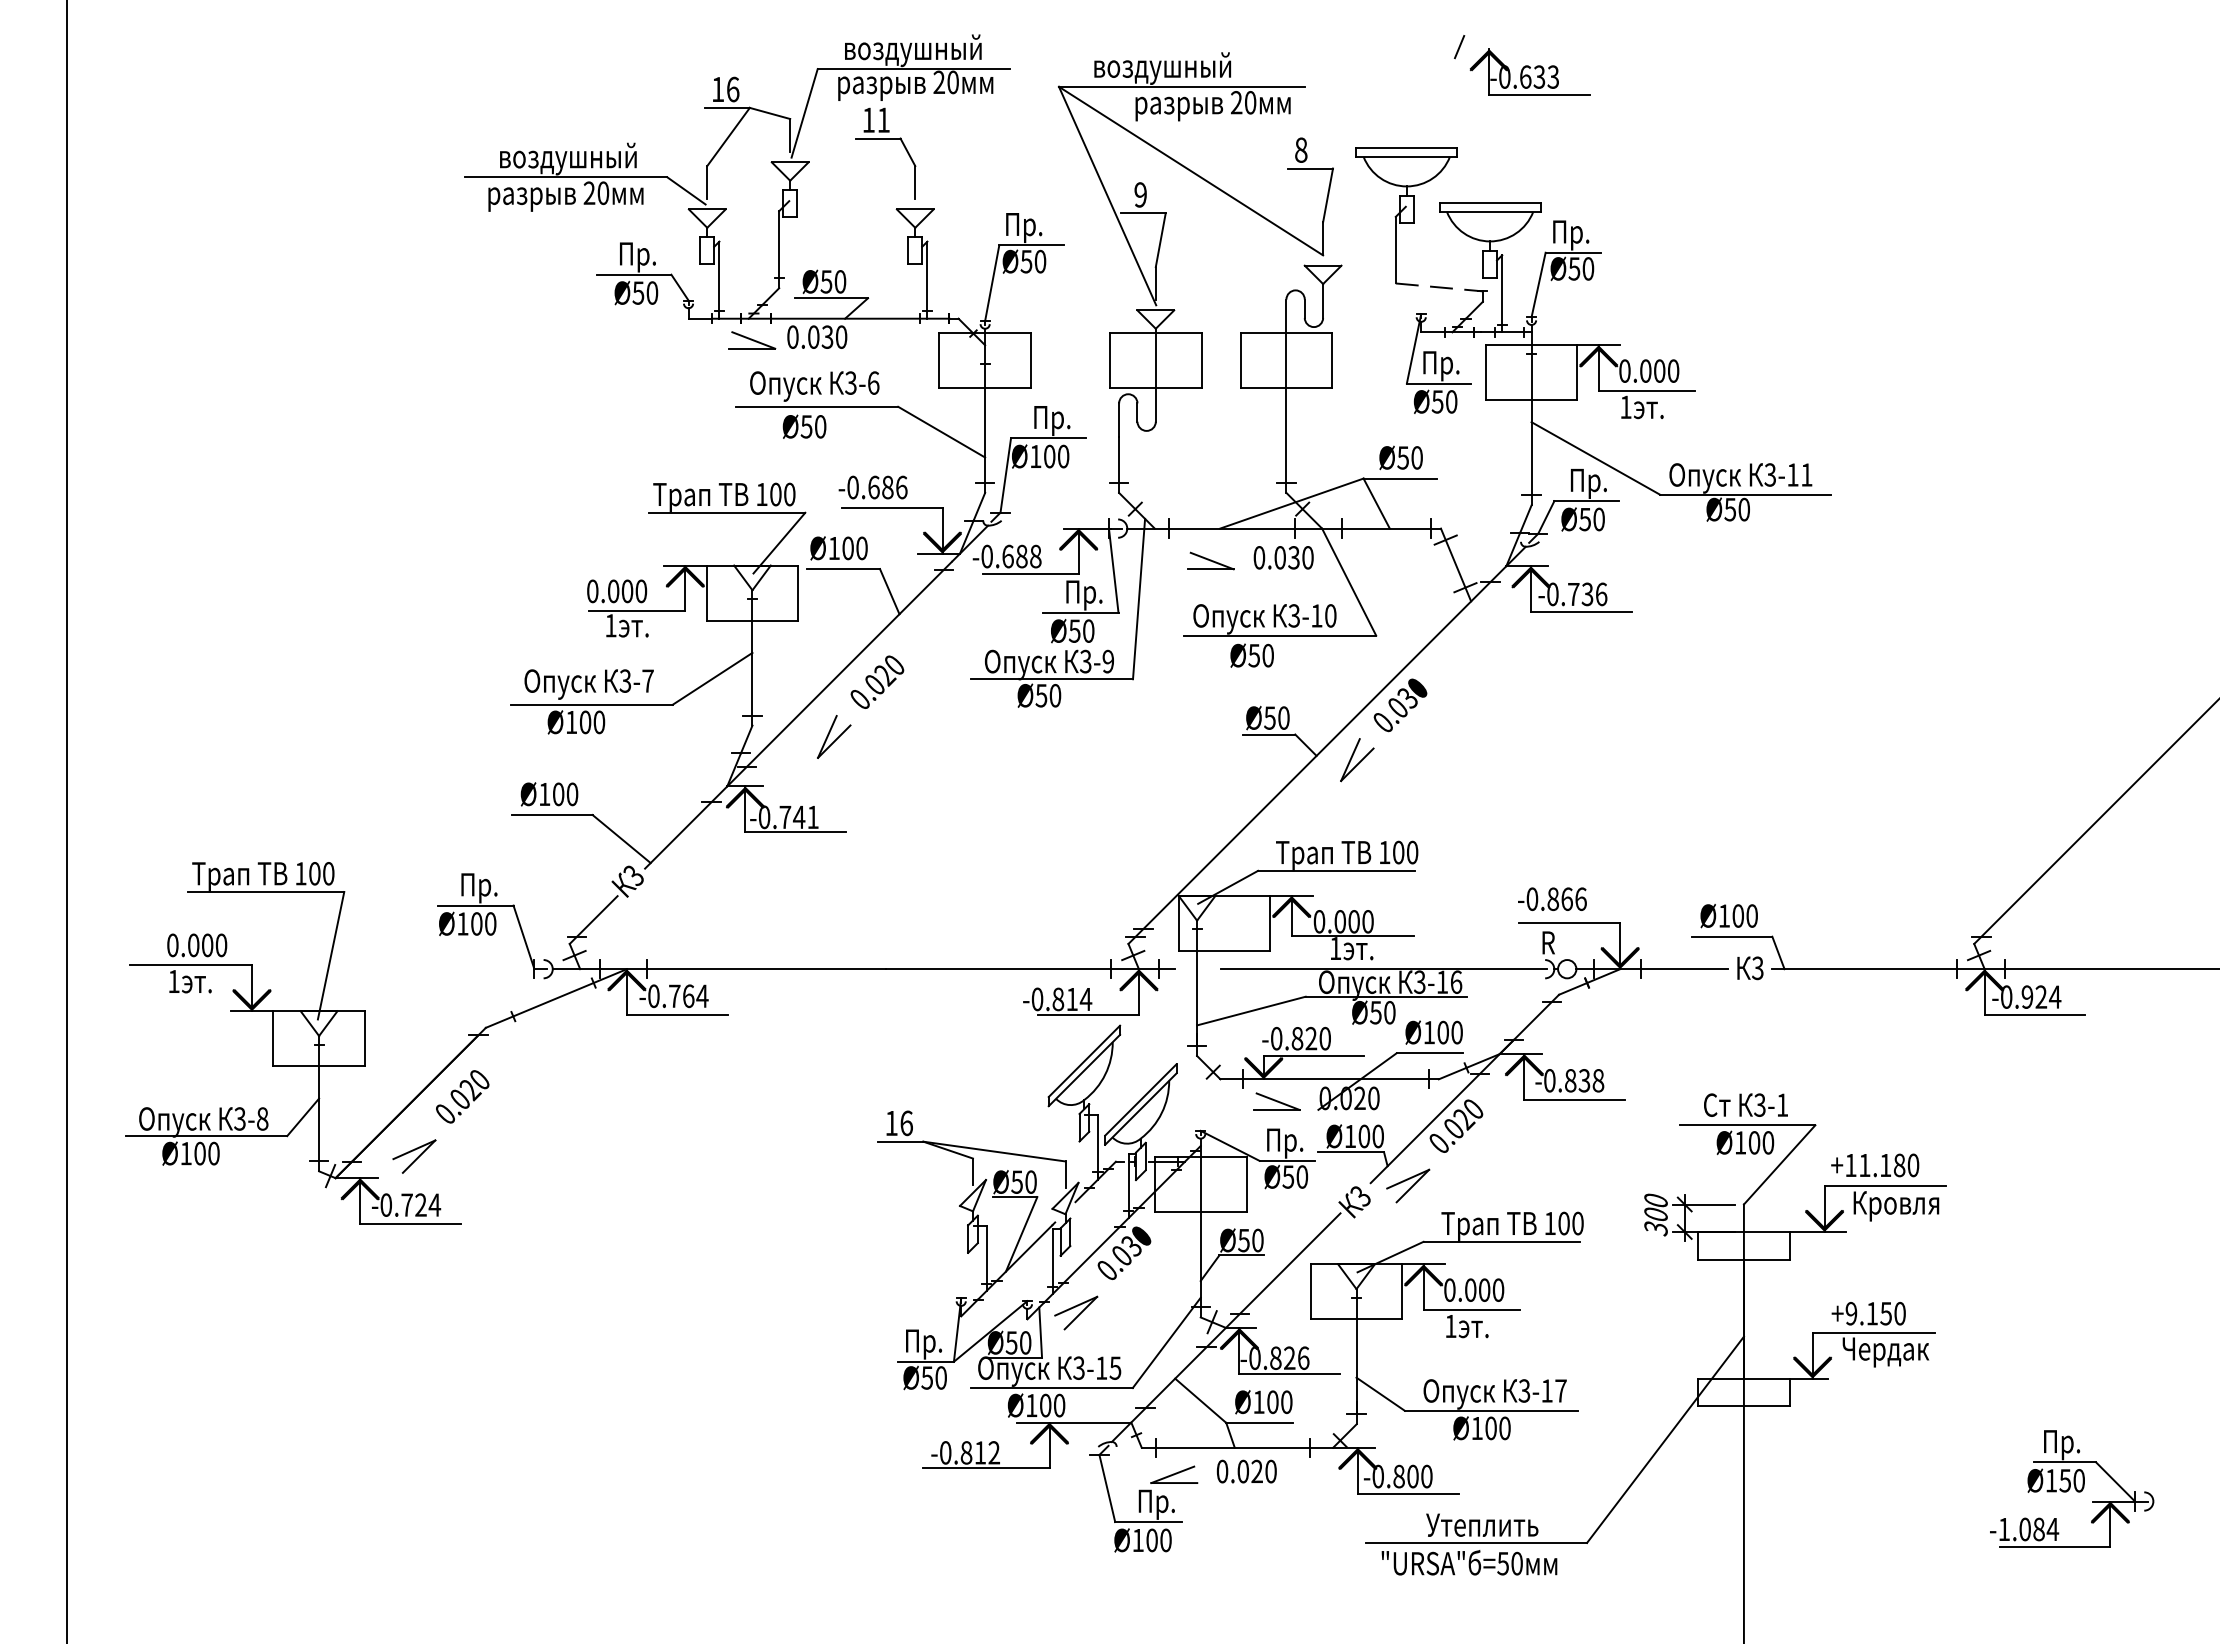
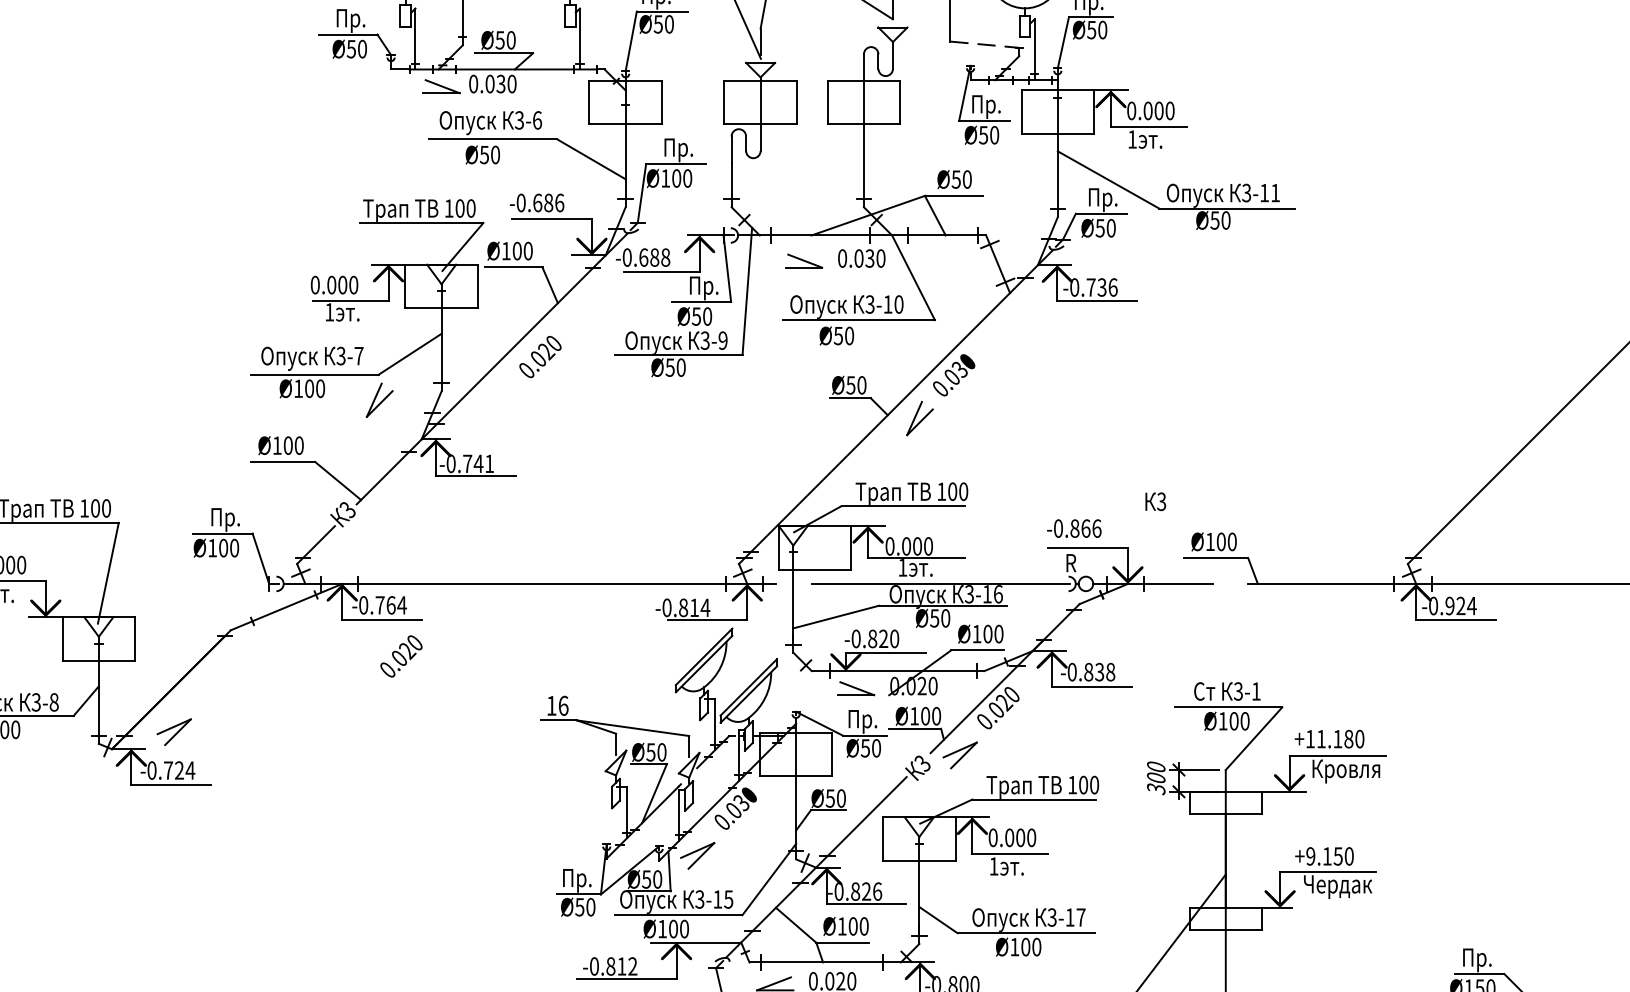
part: (834, 736) -> (379, 399), moved
text: (1750, 968) -> (1155, 501), moved
text: (462, 1096) -> (401, 656), moved

